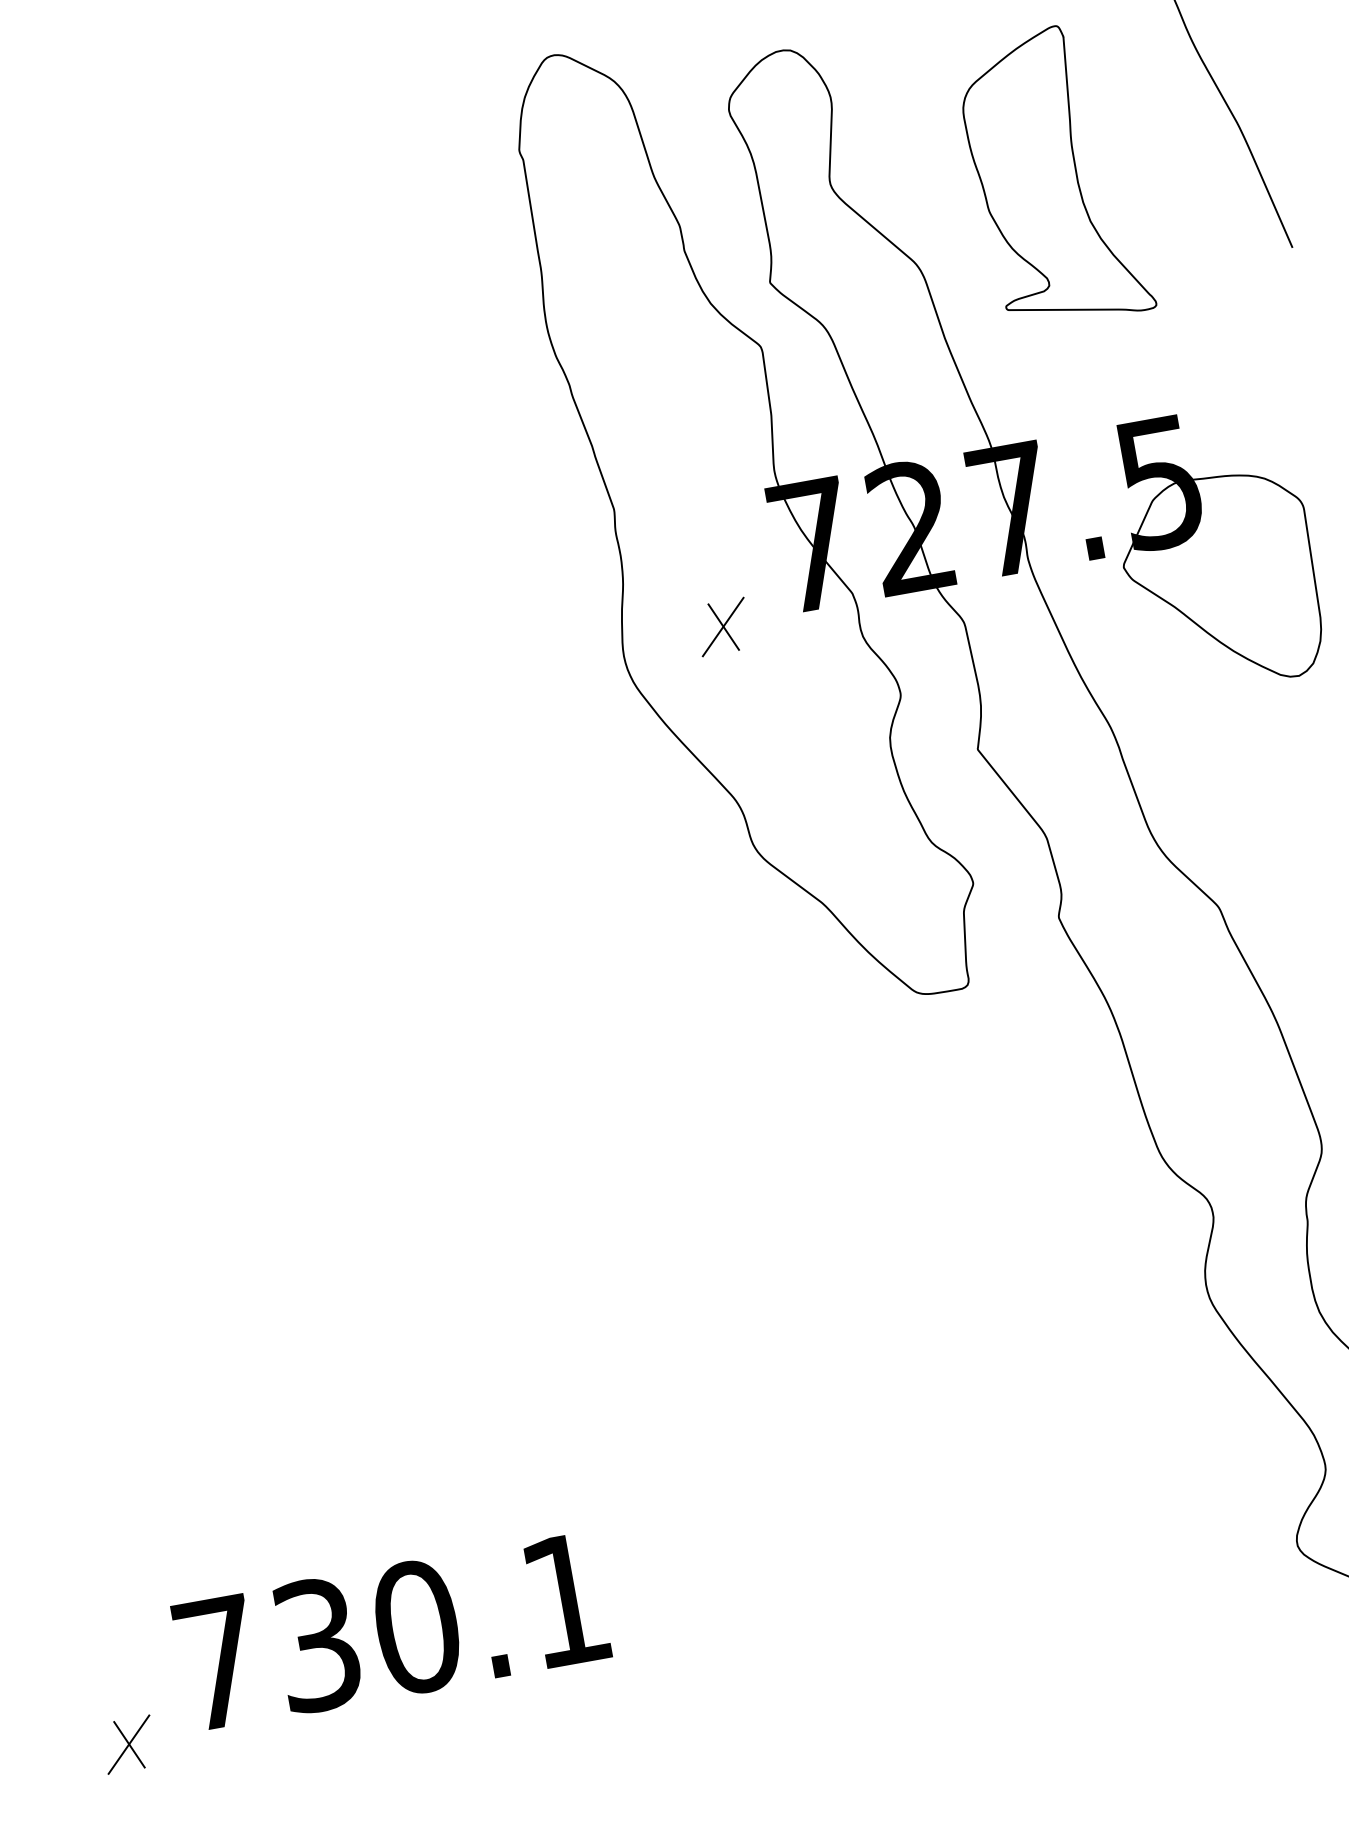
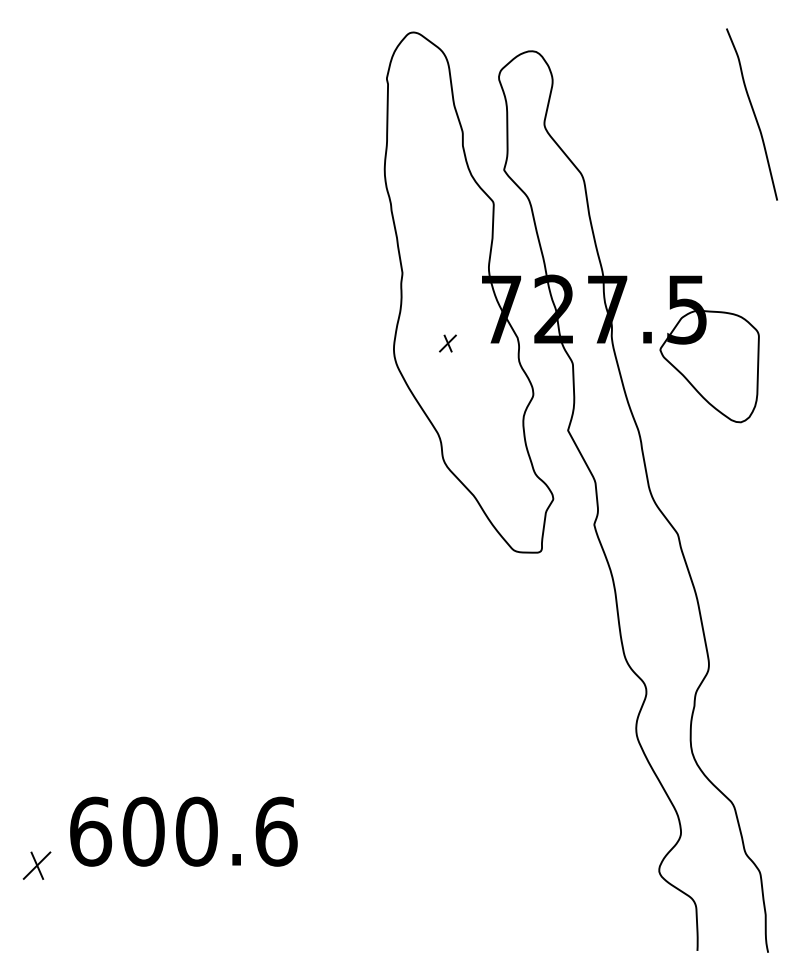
part: (1053, 176) -> (660, 141), removed
part: (722, 627) -> (447, 343), size x0.6
text: (391, 1631) -> (183, 831), 730.1 -> 600.6

